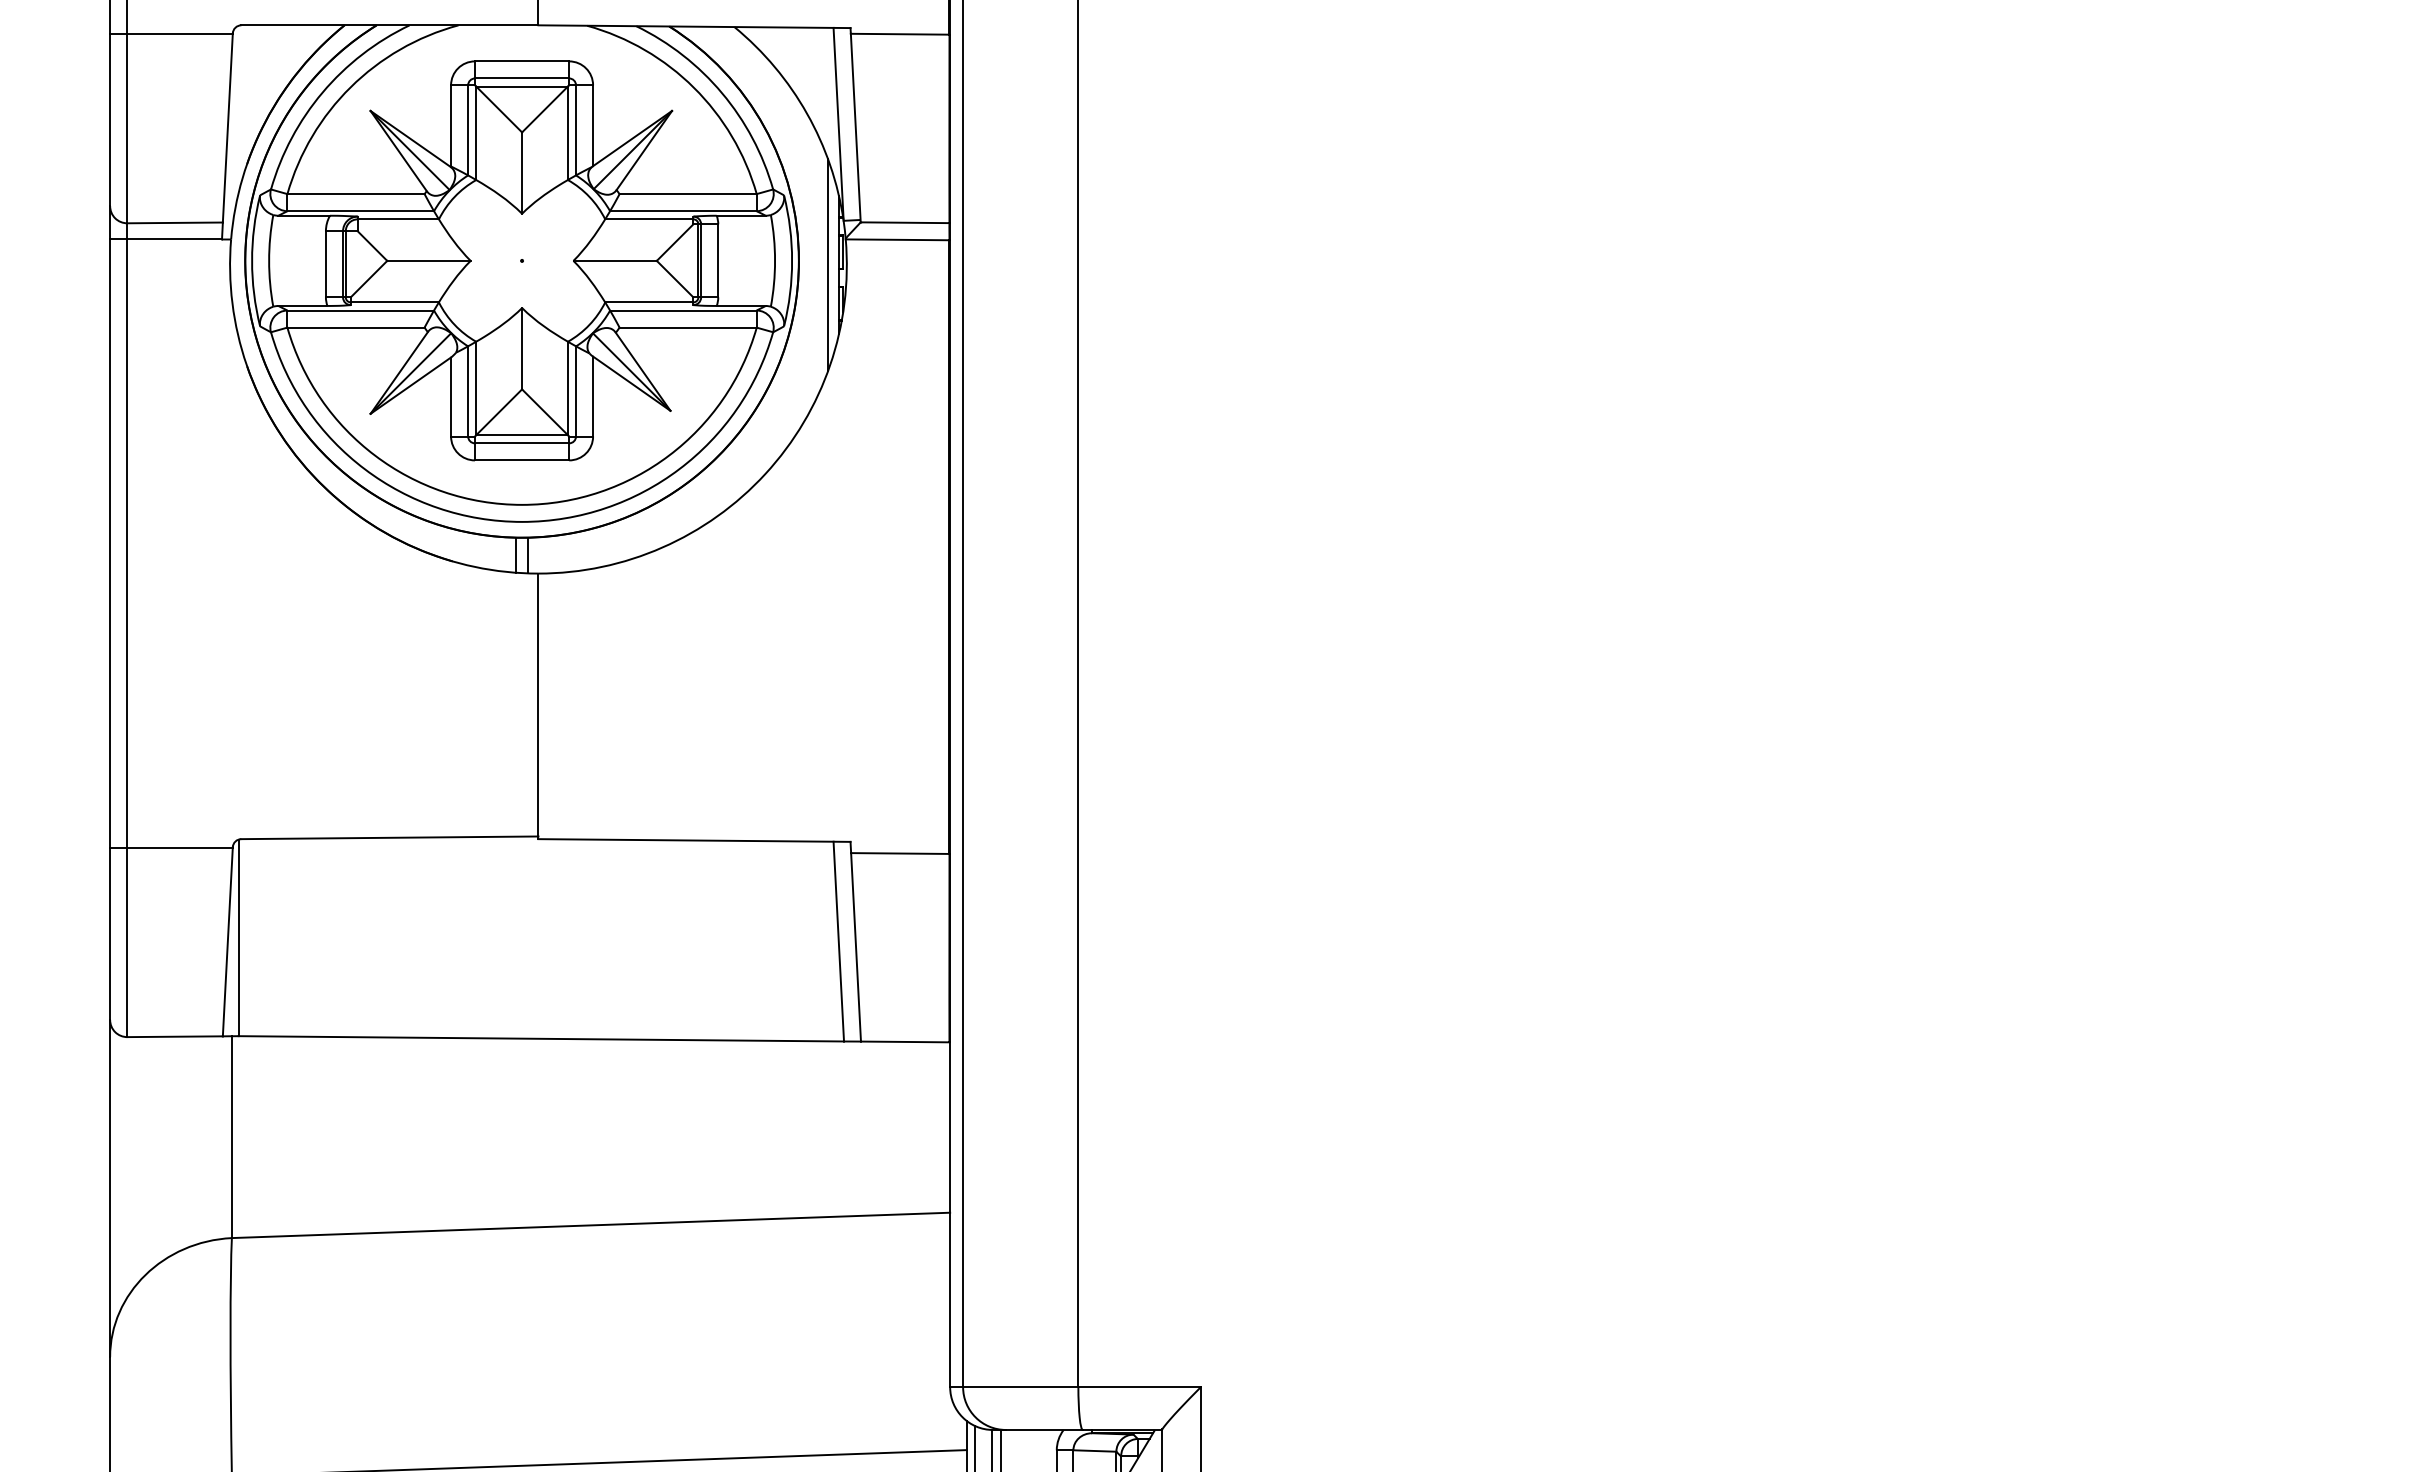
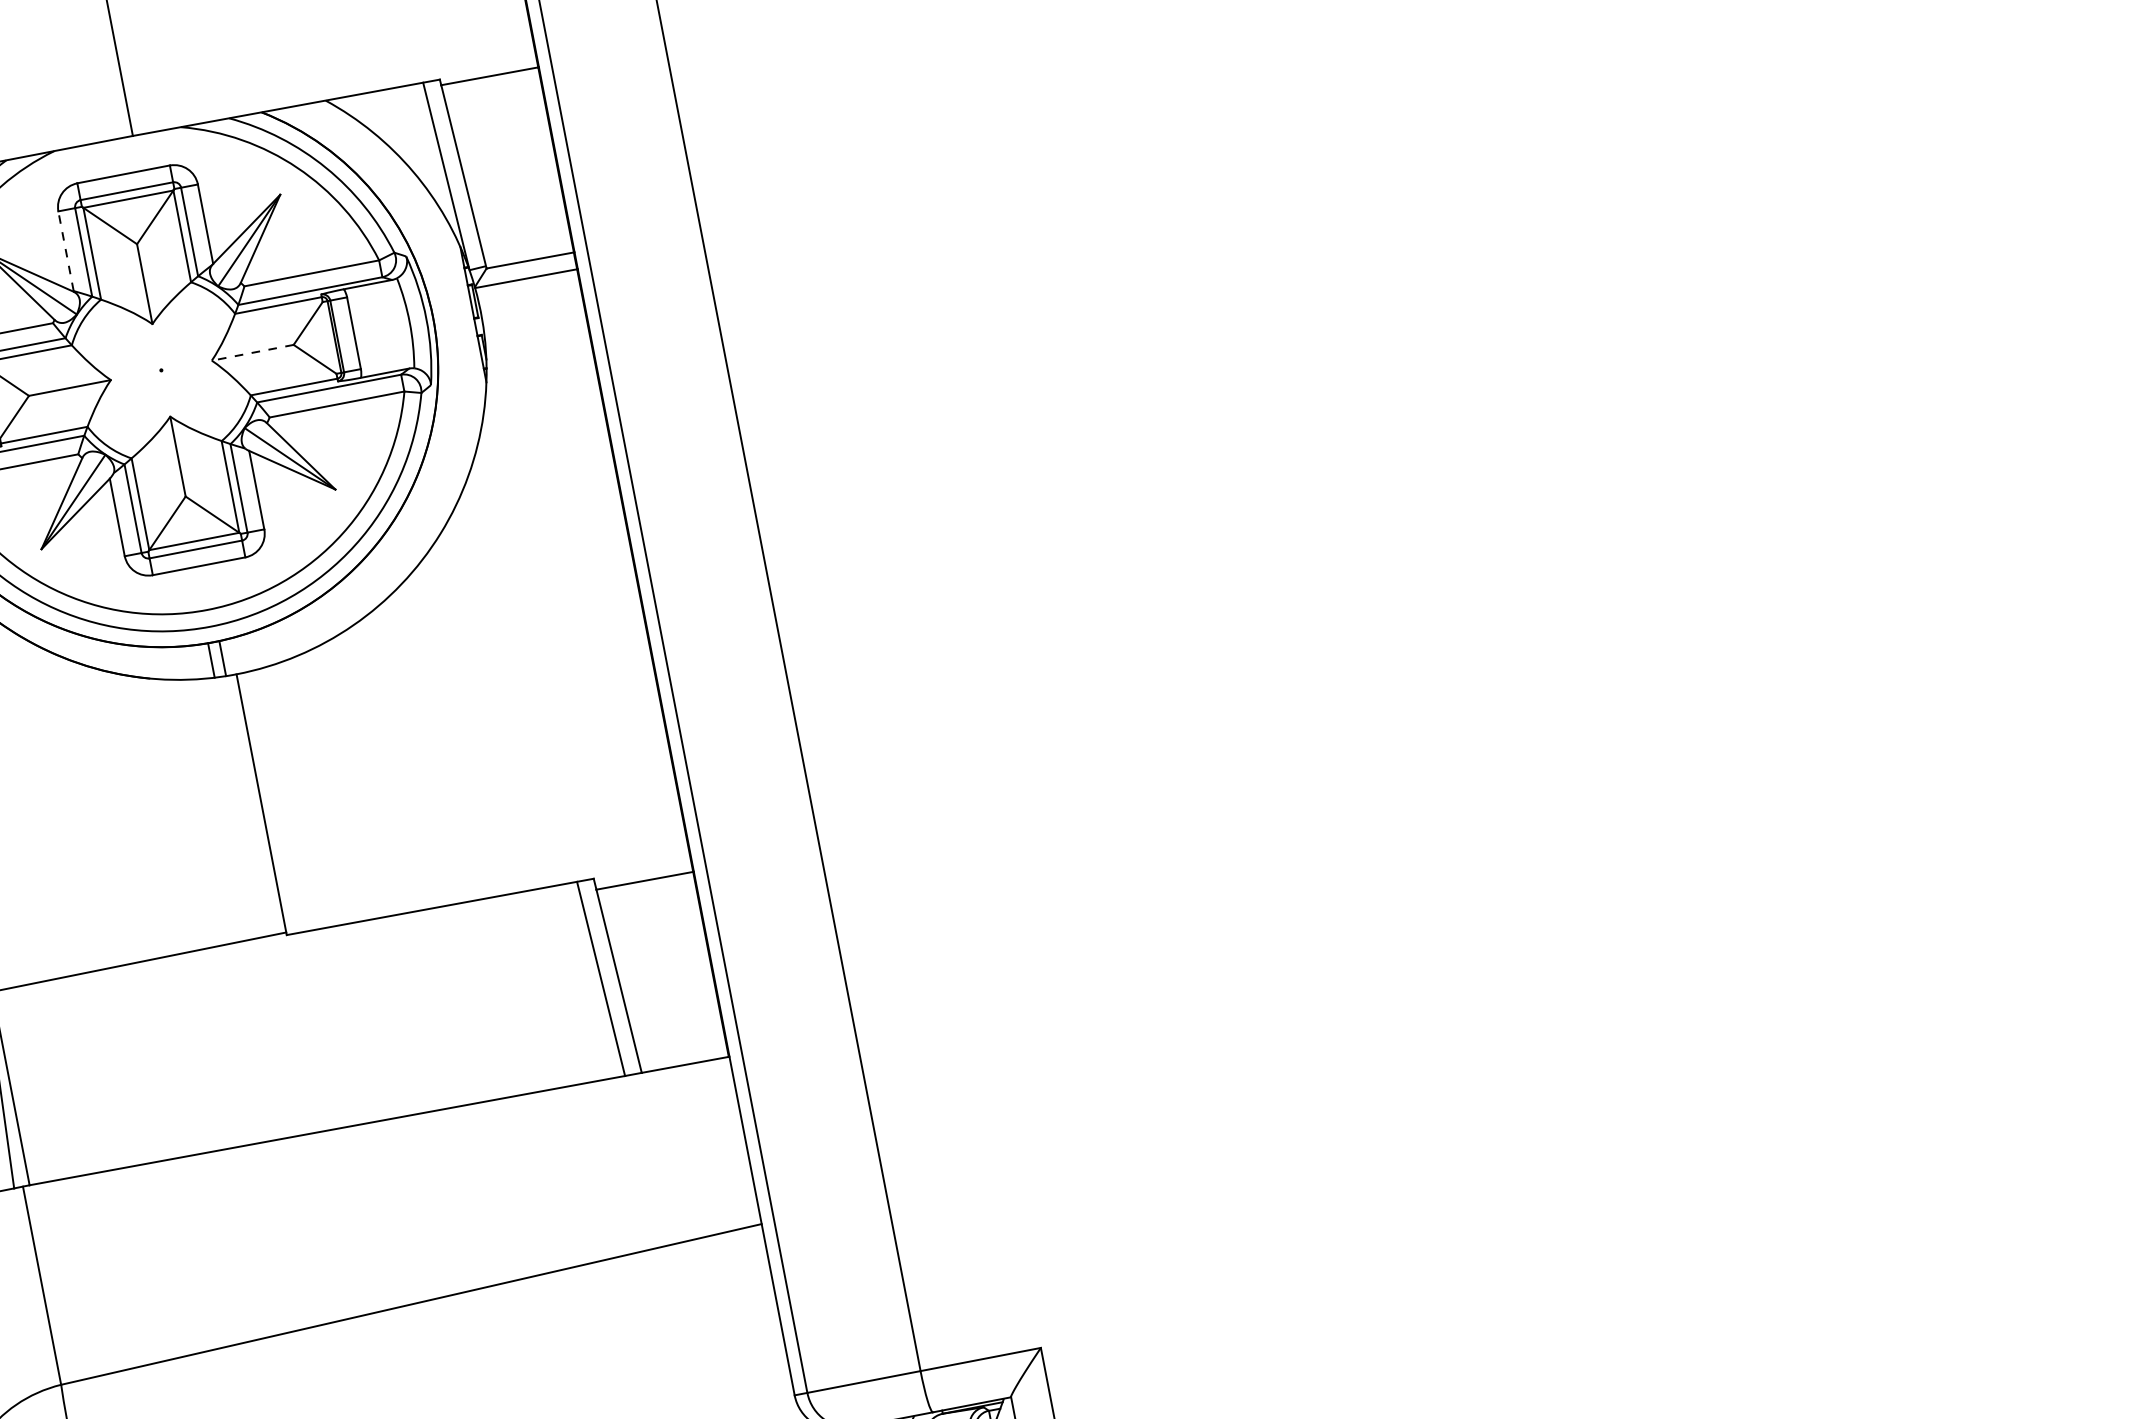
line: (450, 125) -> (65, 250), solid -> dashed
line: (615, 260) -> (253, 352), solid -> dashed
line: (827, 264) -> (461, 316), removed

